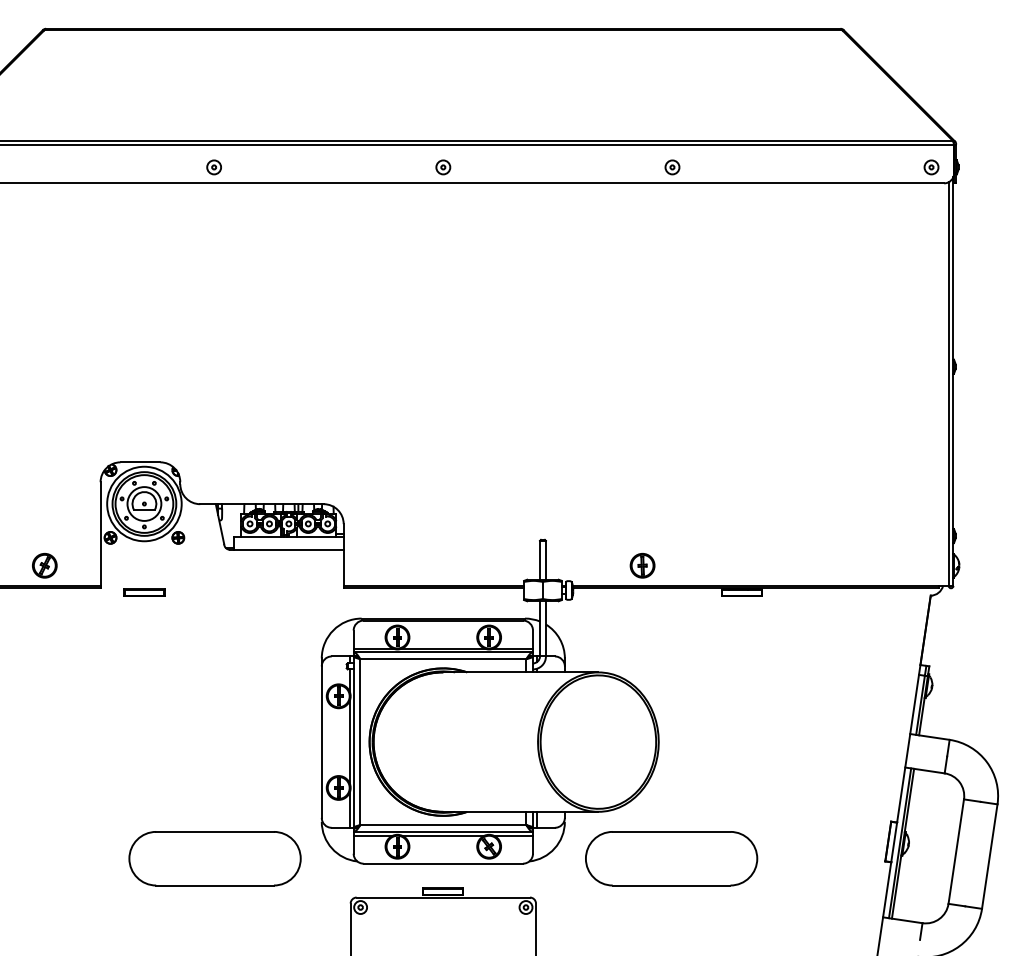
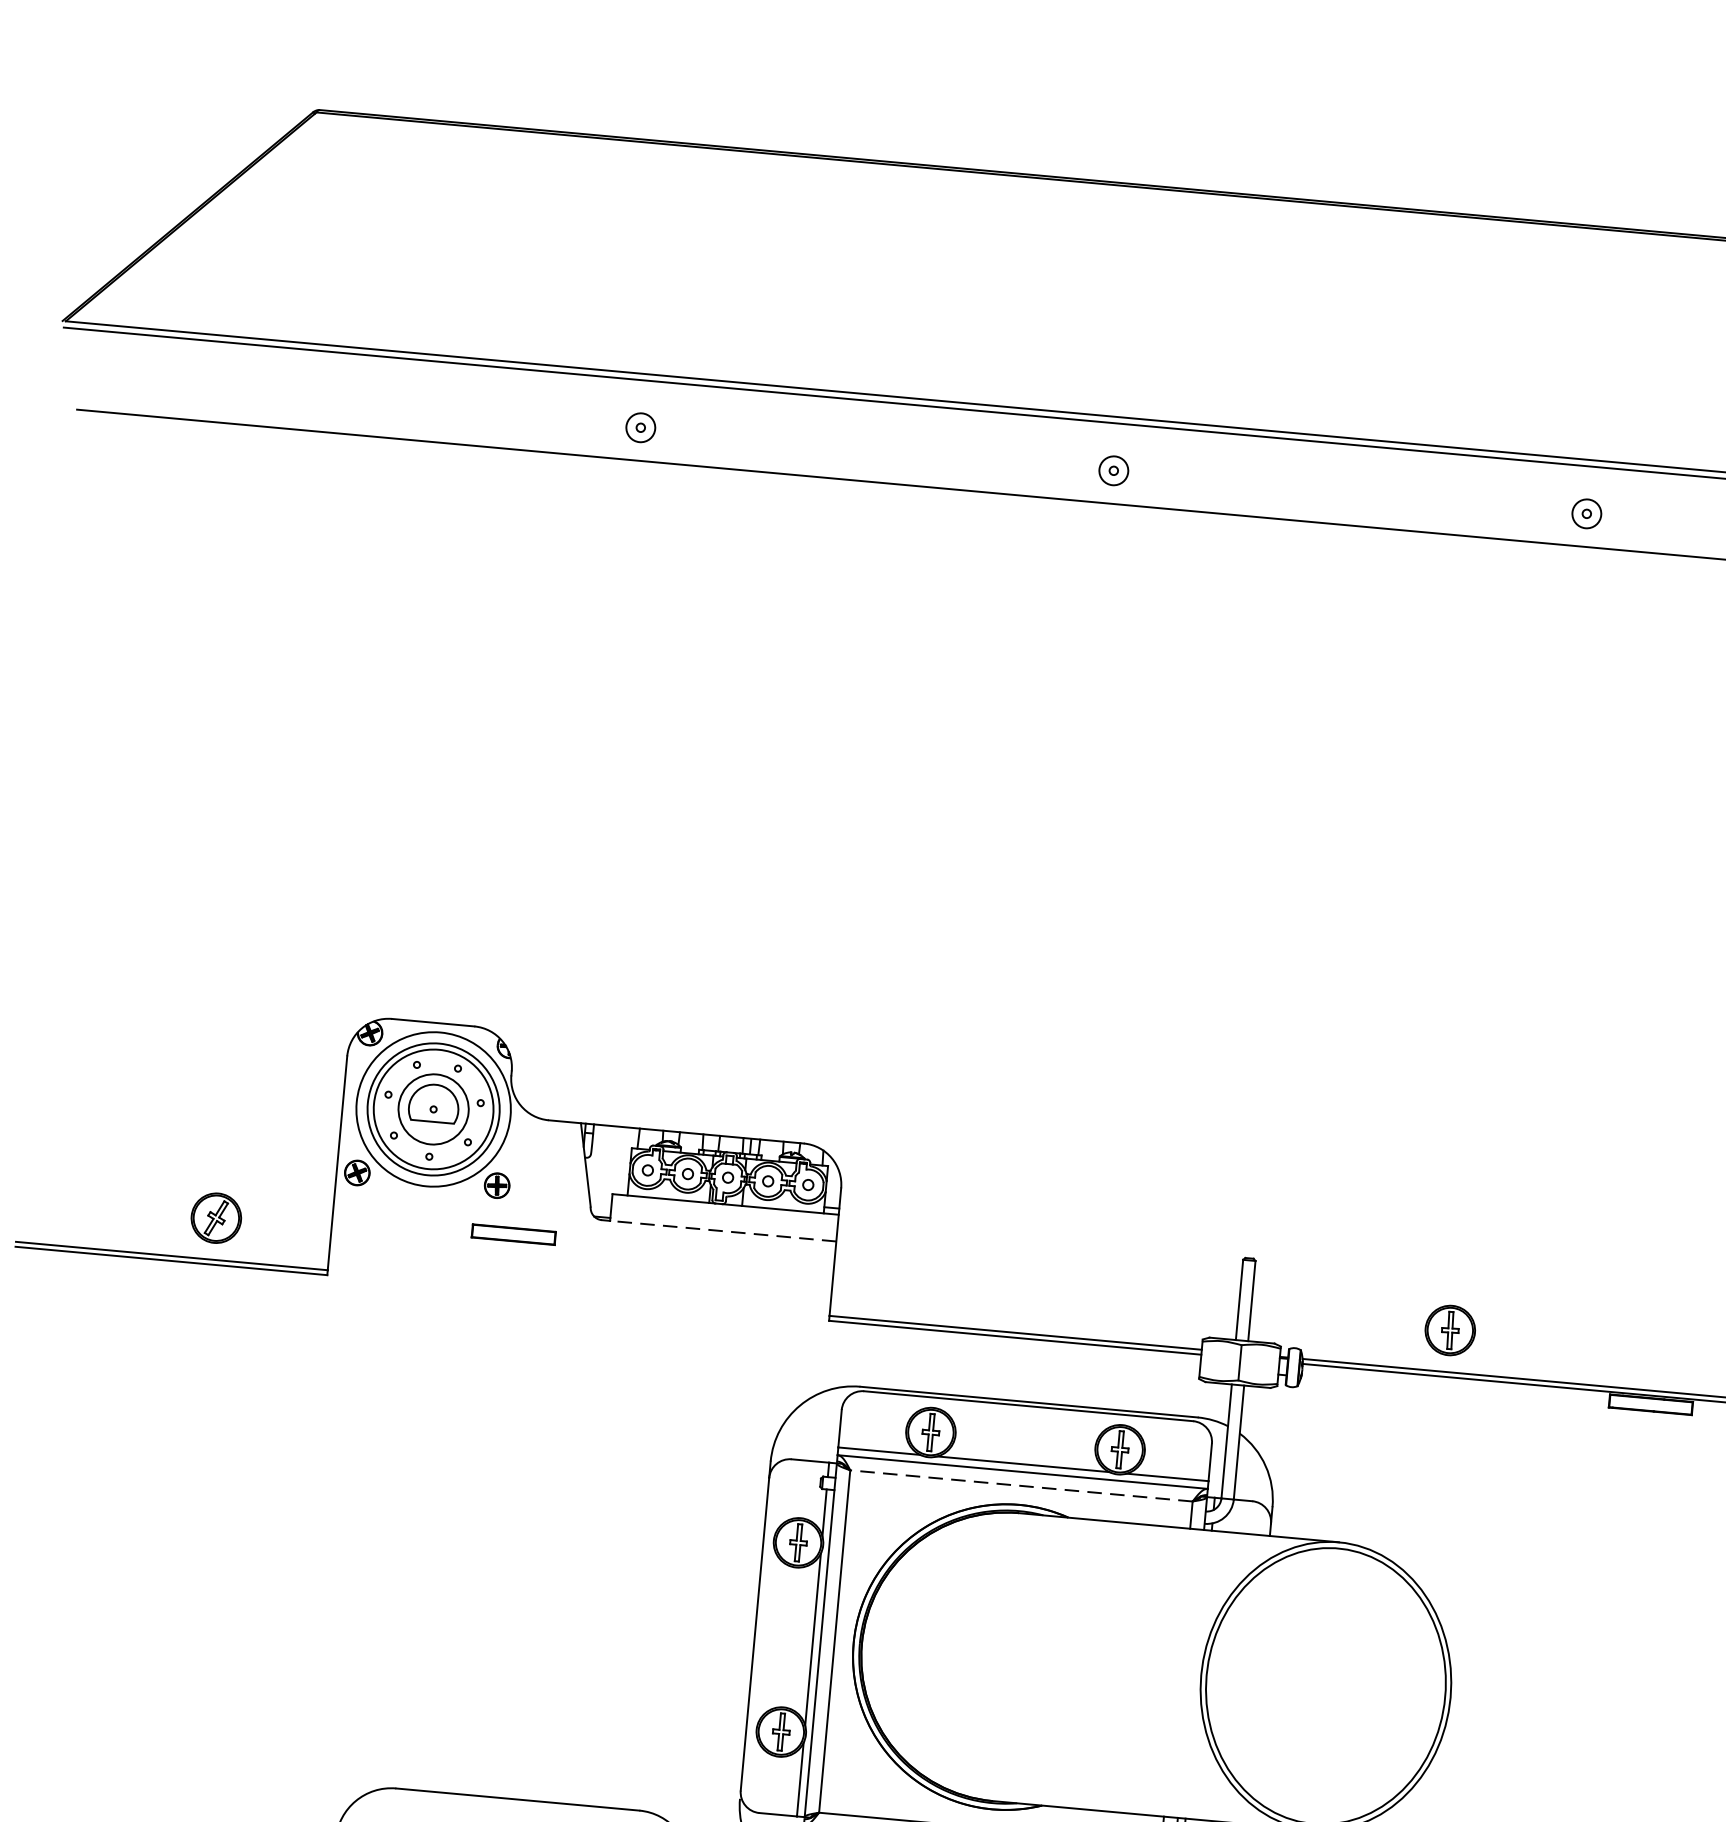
line: (288, 549) -> (722, 1230), solid -> dashed
part: (144, 592) -> (513, 1234), moved
line: (443, 659) -> (1021, 1486), solid -> dashed

